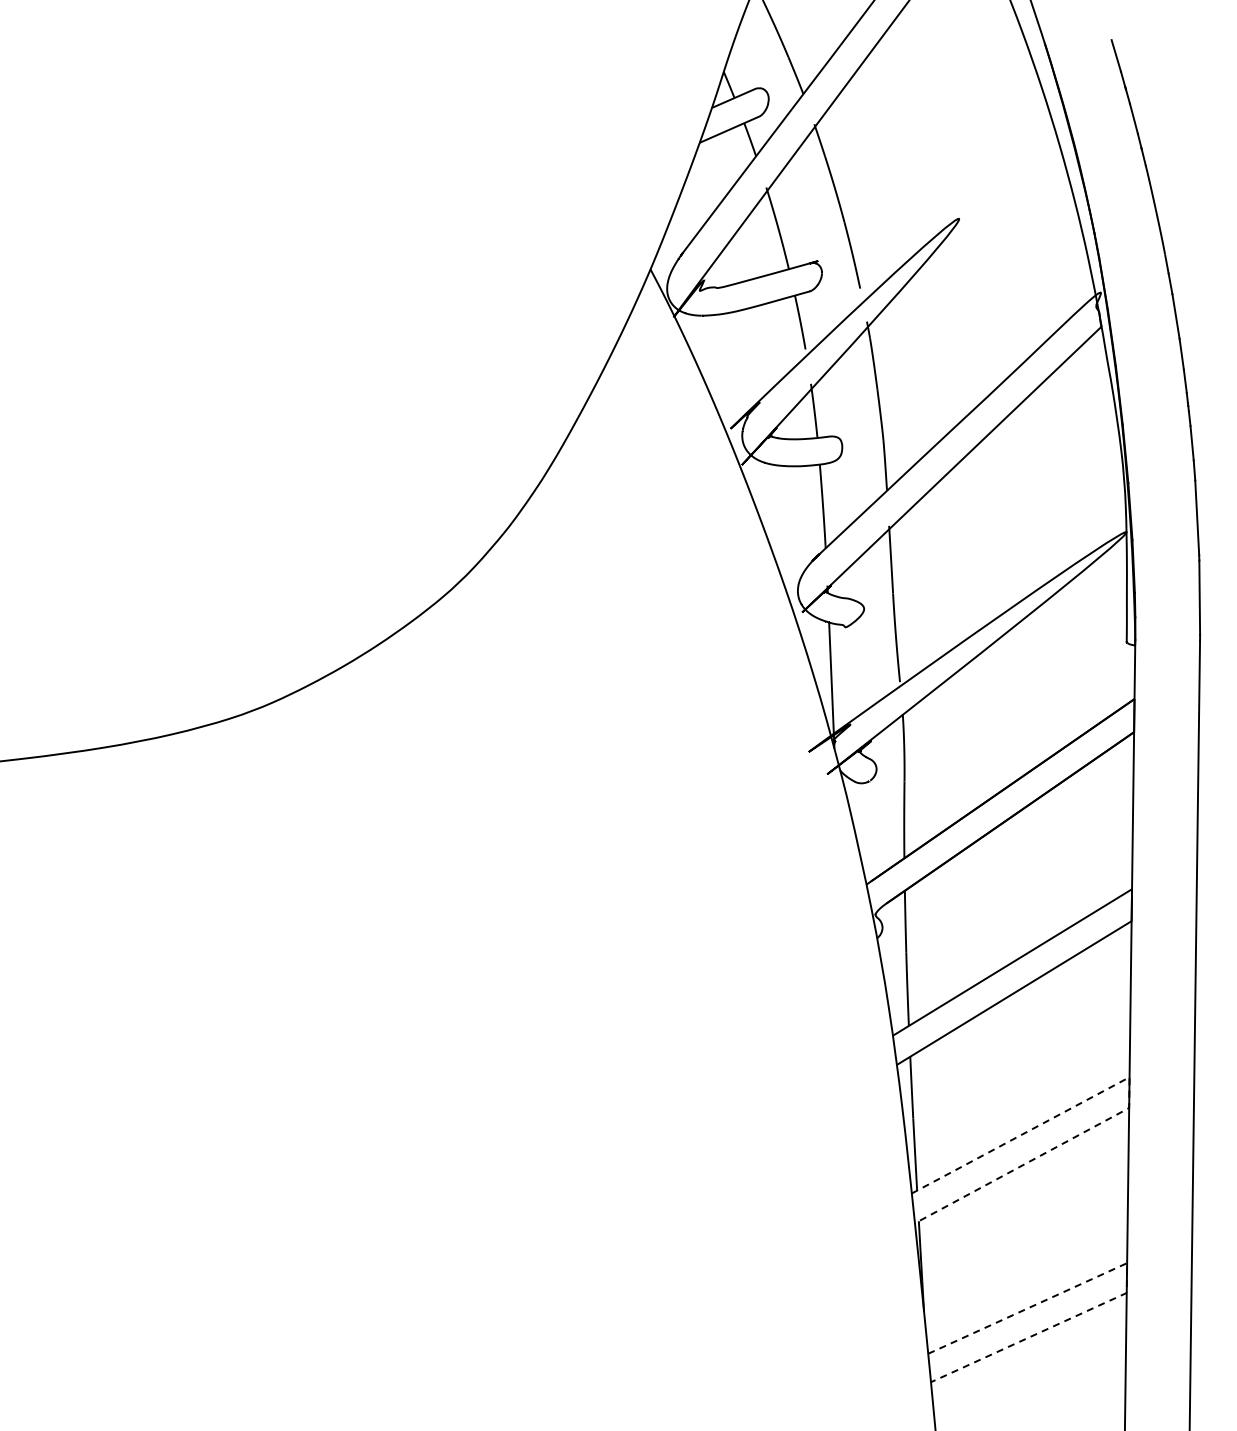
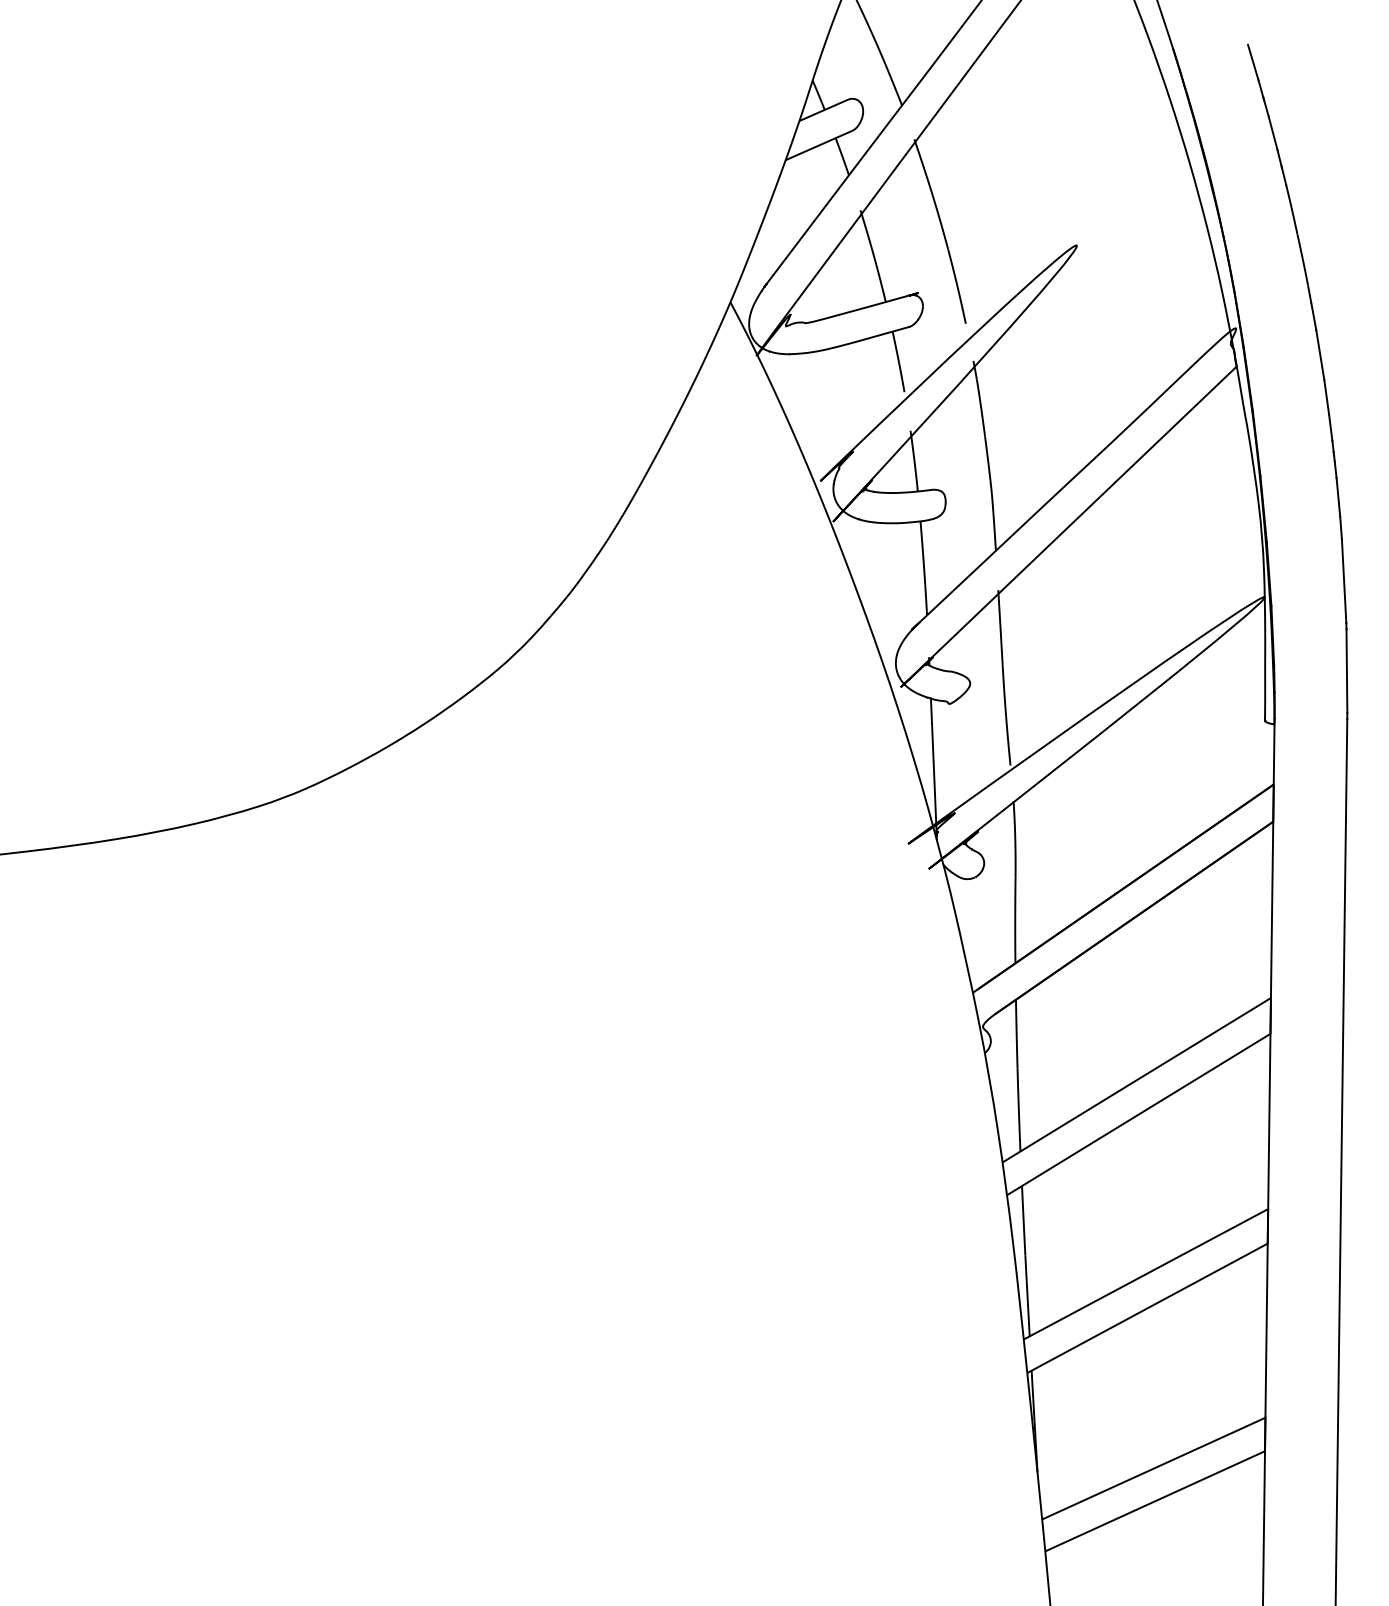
line: (1129, 1091) -> (1268, 1225), dashed -> solid
line: (1126, 1277) -> (1264, 1433), dashed -> solid

